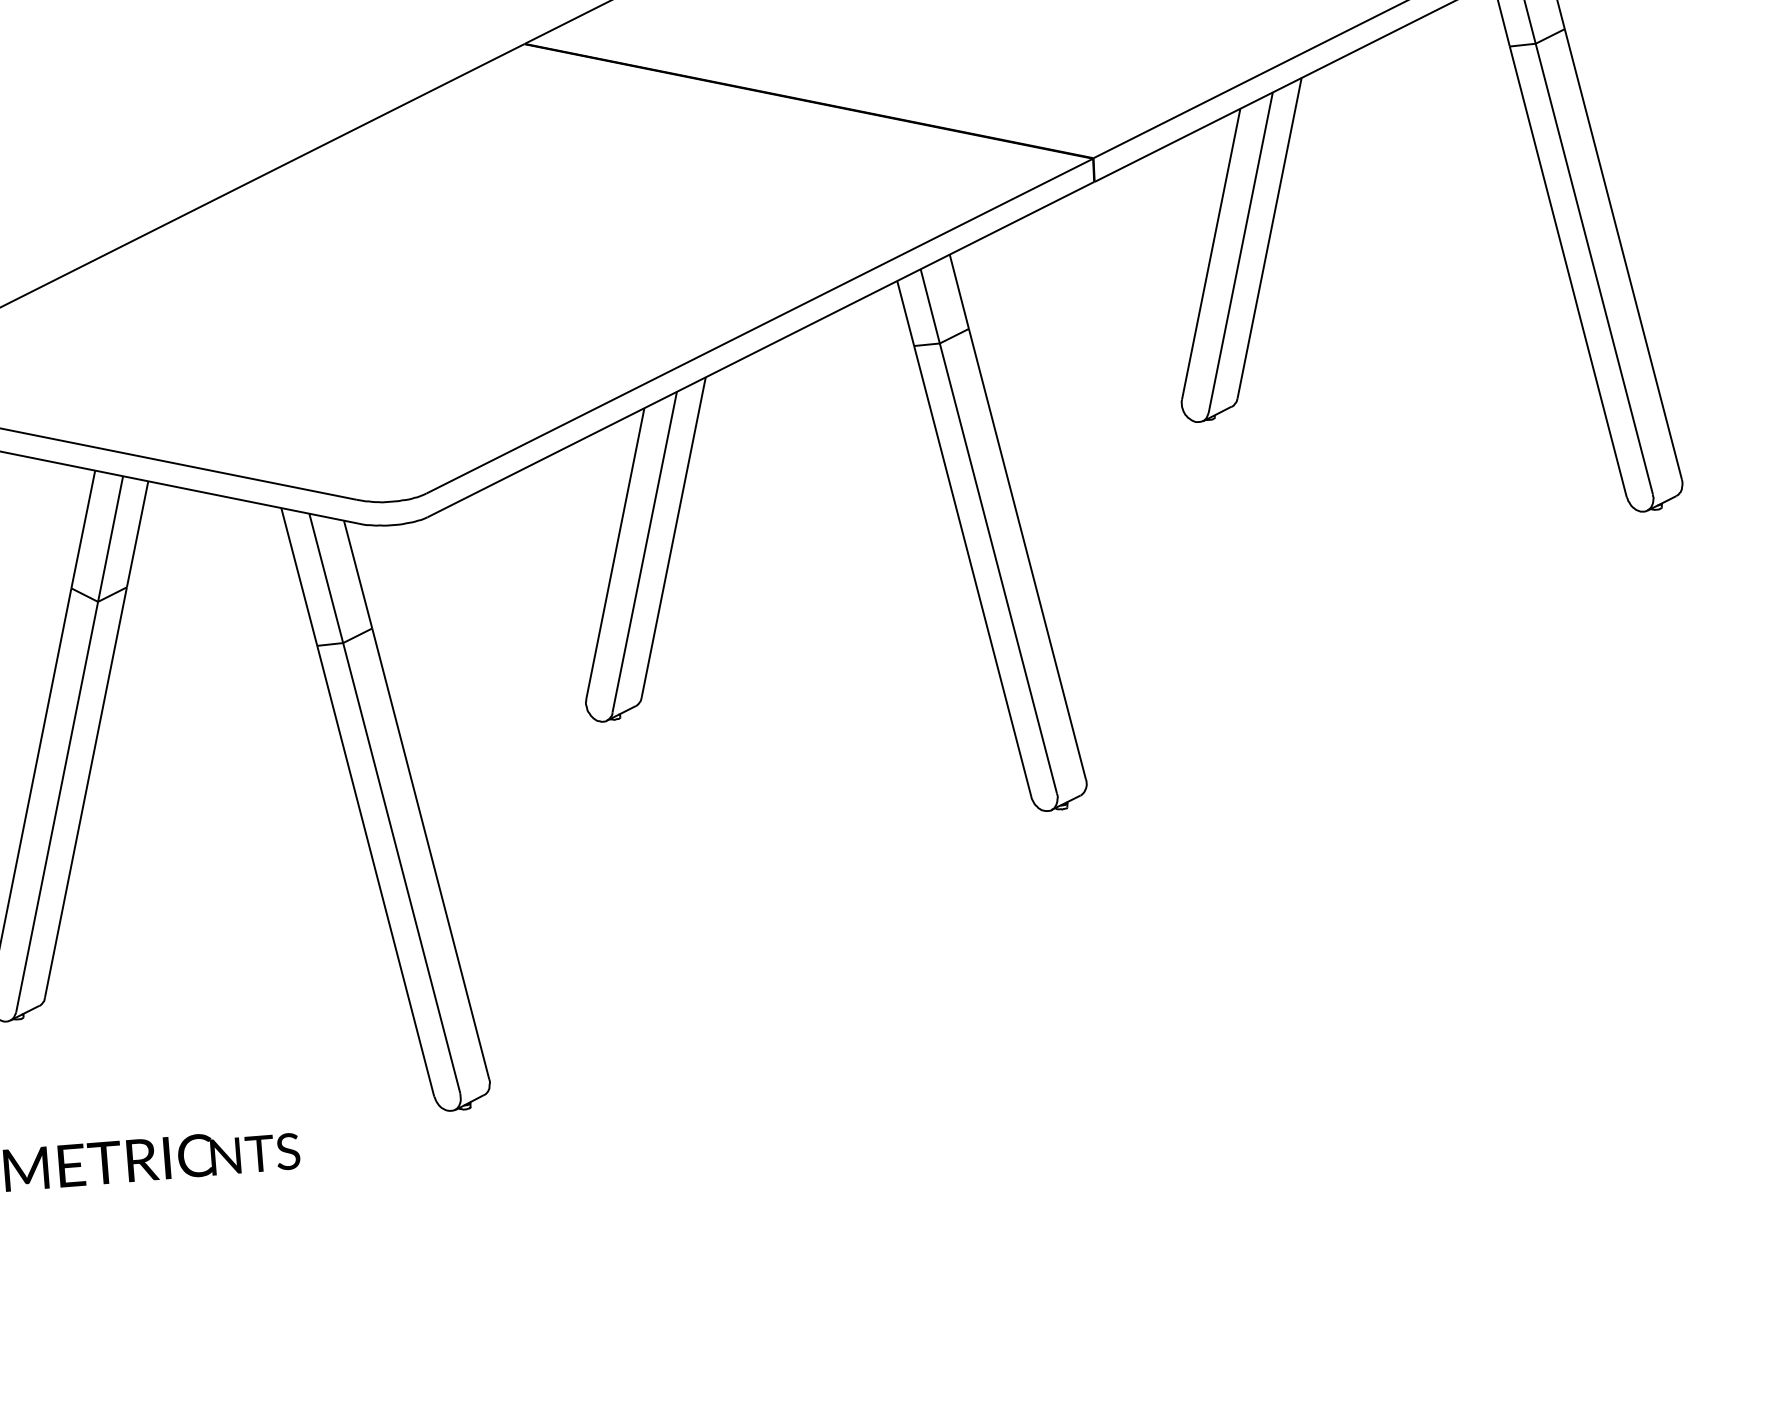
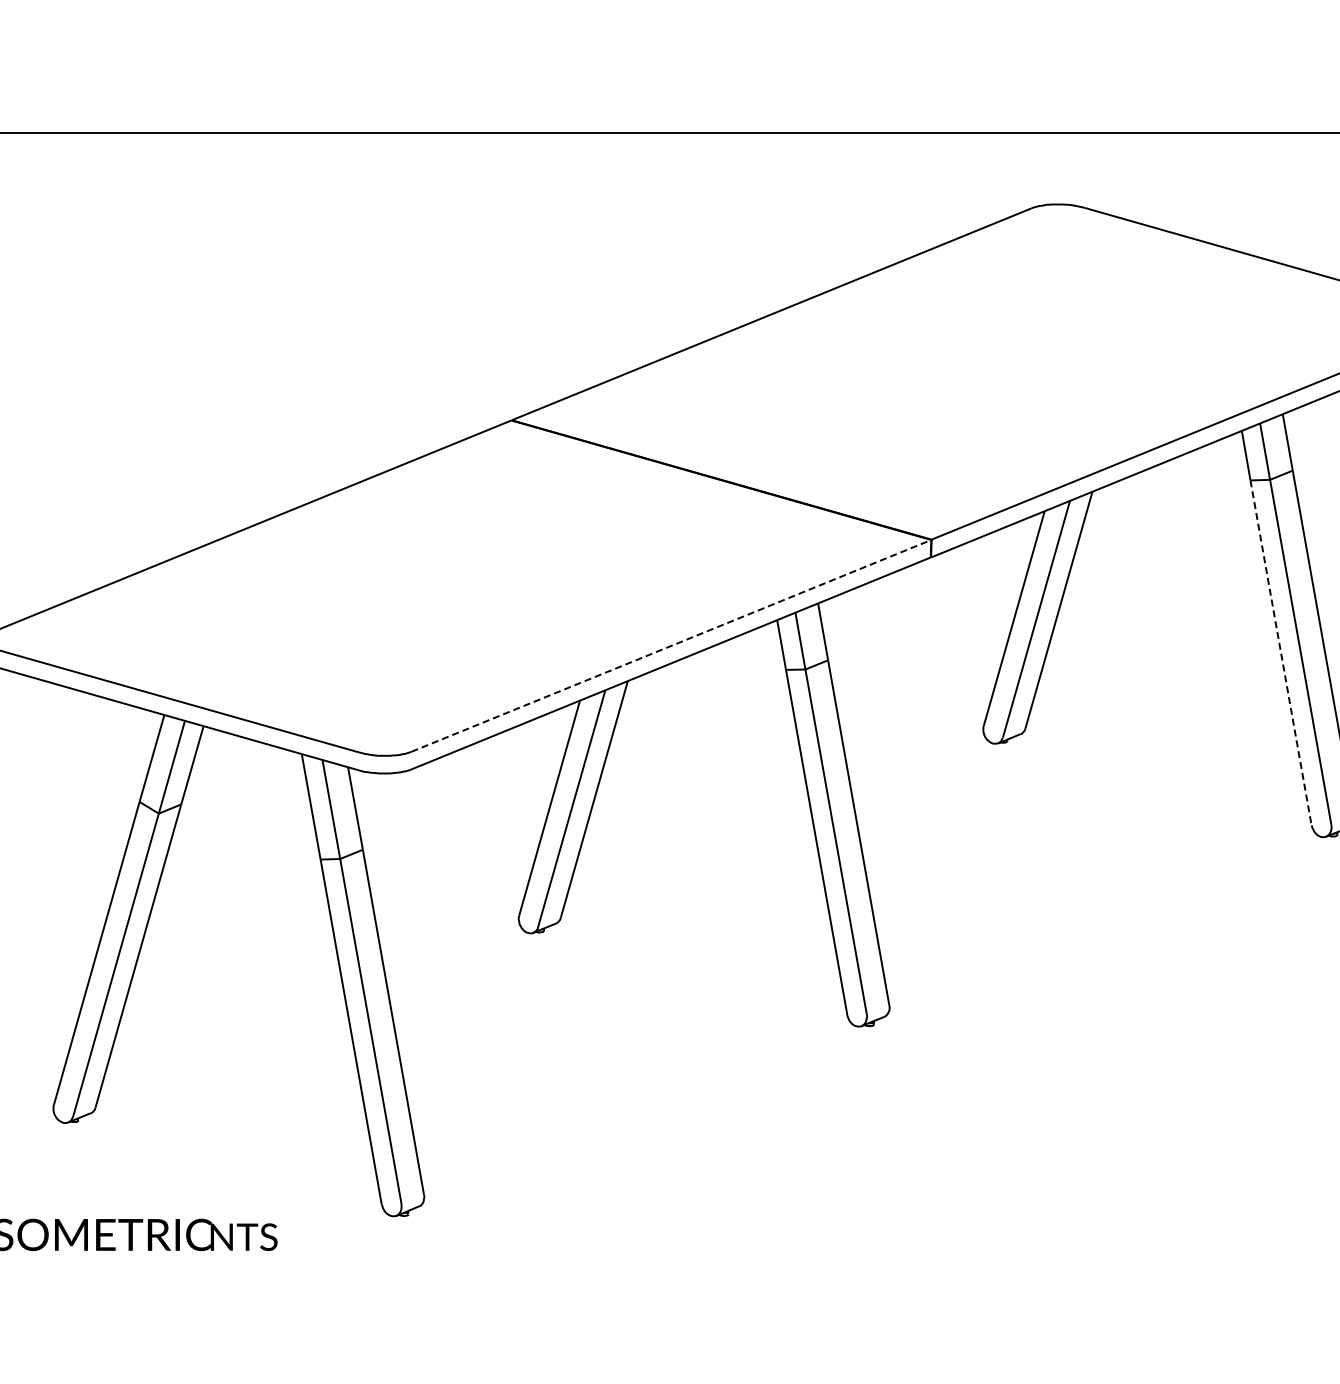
line: (1568, 272) -> (1281, 653), solid -> dashed
line: (759, 325) -> (671, 645), solid -> dashed

